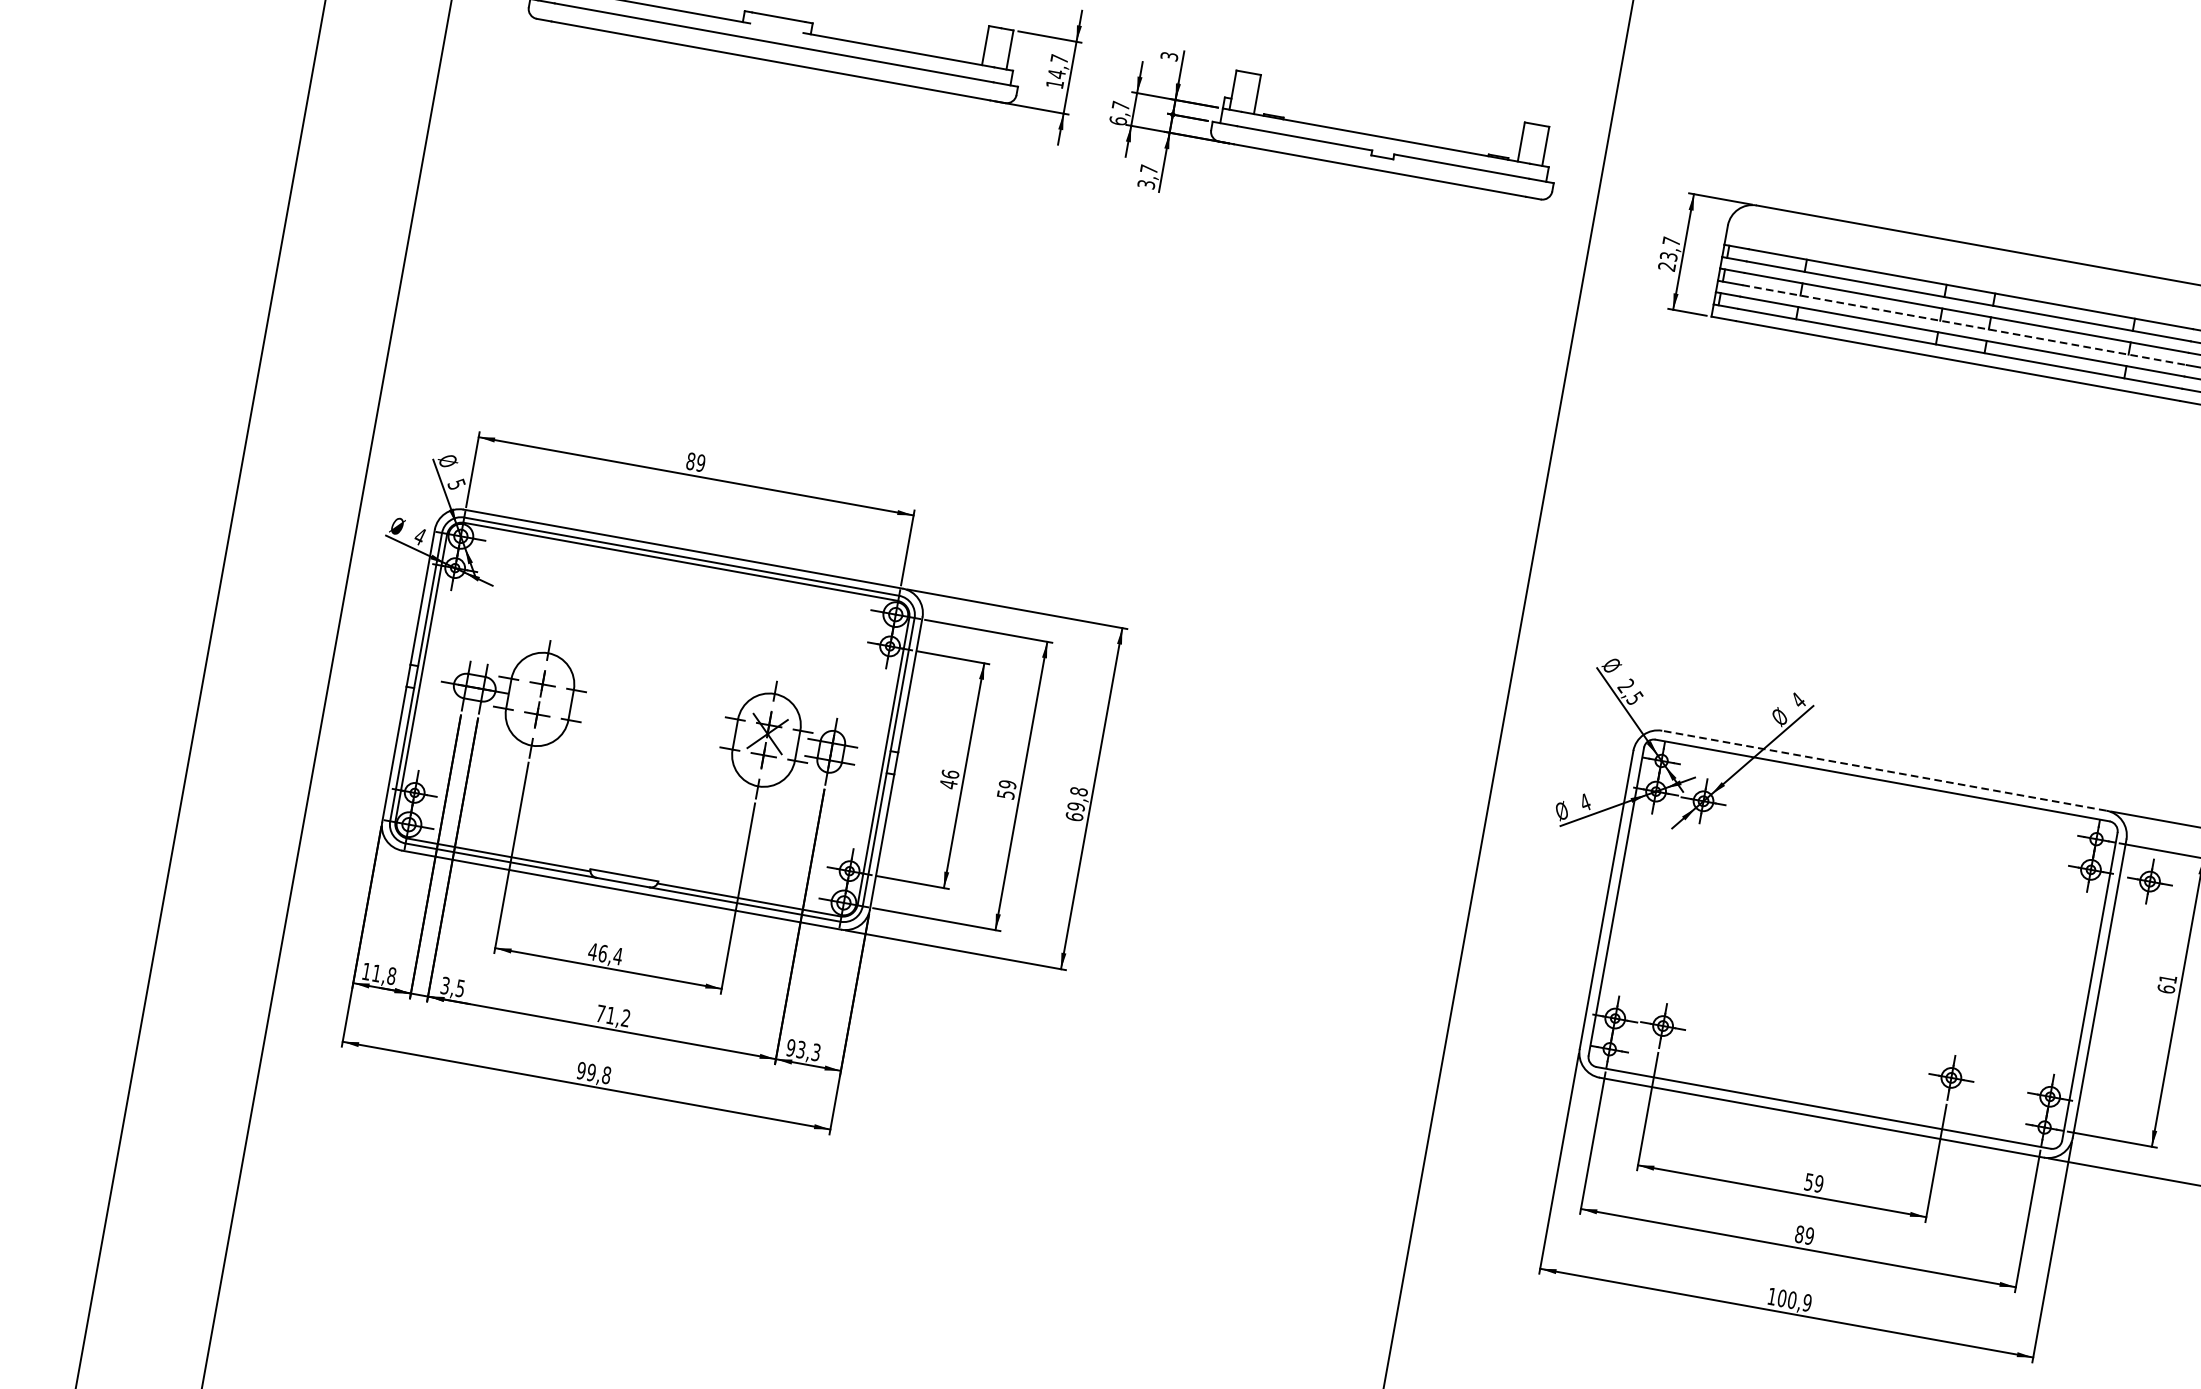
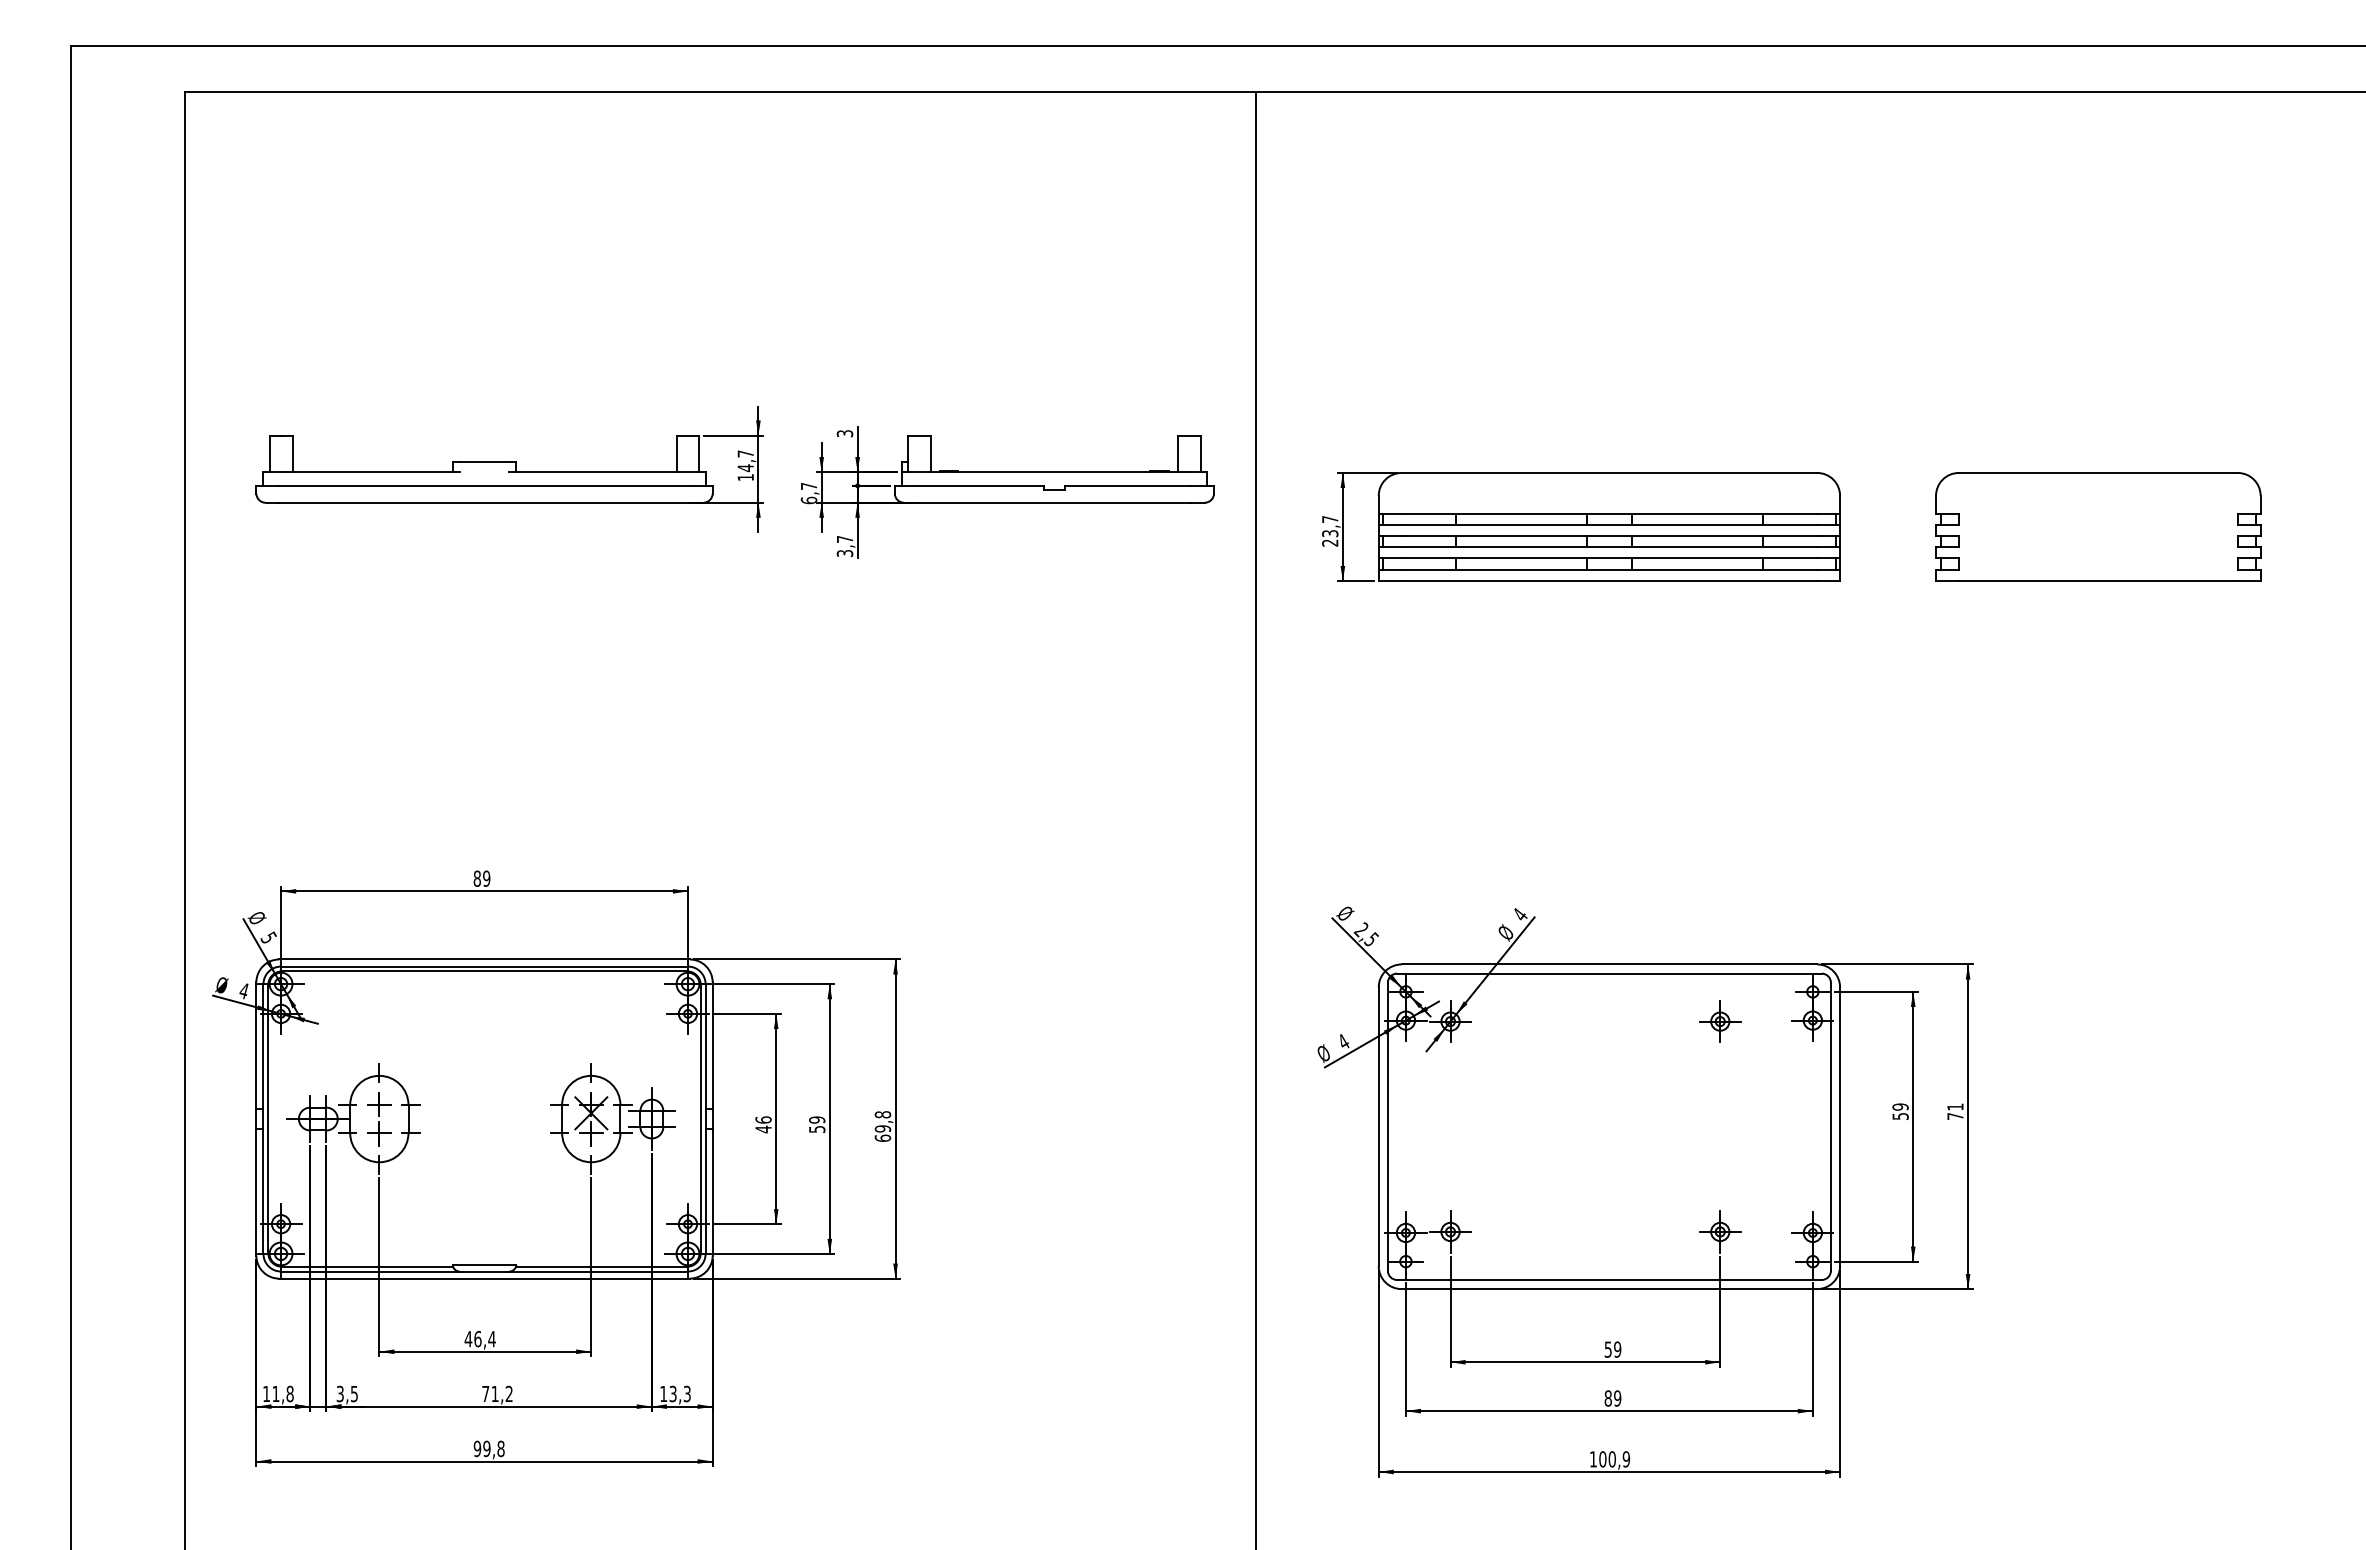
line: (1964, 325) -> (1609, 547), dashed -> solid
line: (1884, 770) -> (1609, 964), dashed -> solid
part: (2150, 881) -> (1720, 1021), moved
text: (2167, 983) -> (1900, 1111), 61 -> 59
text: (790, 1047) -> (663, 1393), 93,3 -> 13,3

